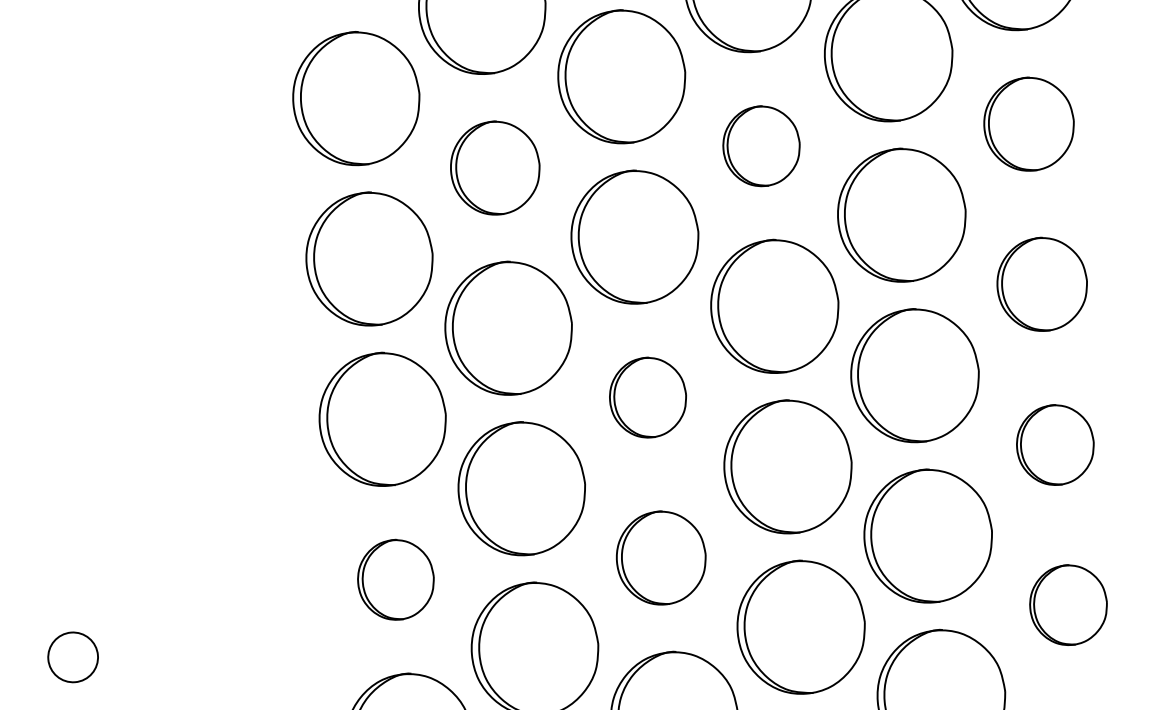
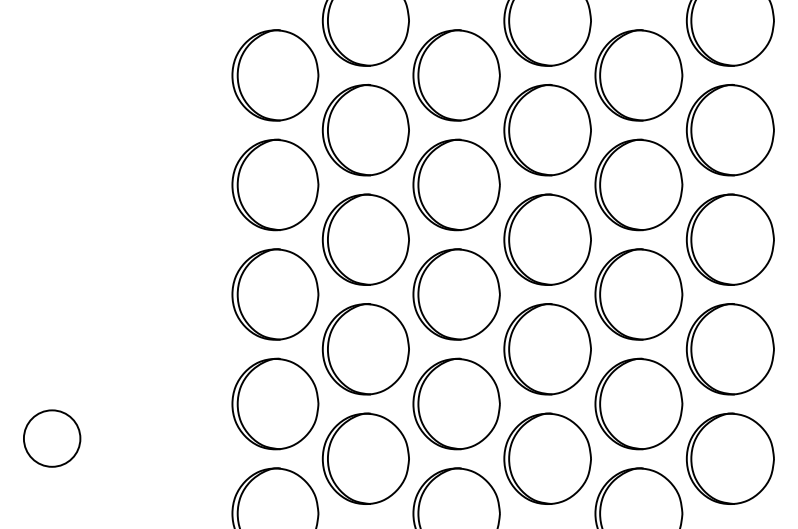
part: (1027, 124) -> (729, 130), size x1.43
part: (761, 146) -> (547, 130), size x1.67
part: (494, 168) -> (365, 130), size x1.43
part: (1041, 284) -> (729, 239), size x1.43
part: (647, 397) -> (456, 294), size x1.67
part: (1054, 445) -> (729, 349), size x1.67
part: (661, 557) -> (456, 403), size x1.43
part: (395, 579) -> (275, 403), size x1.67
part: (1067, 604) -> (729, 458), size x1.67
circle: (72, 657) -> (51, 438), size x1.67

